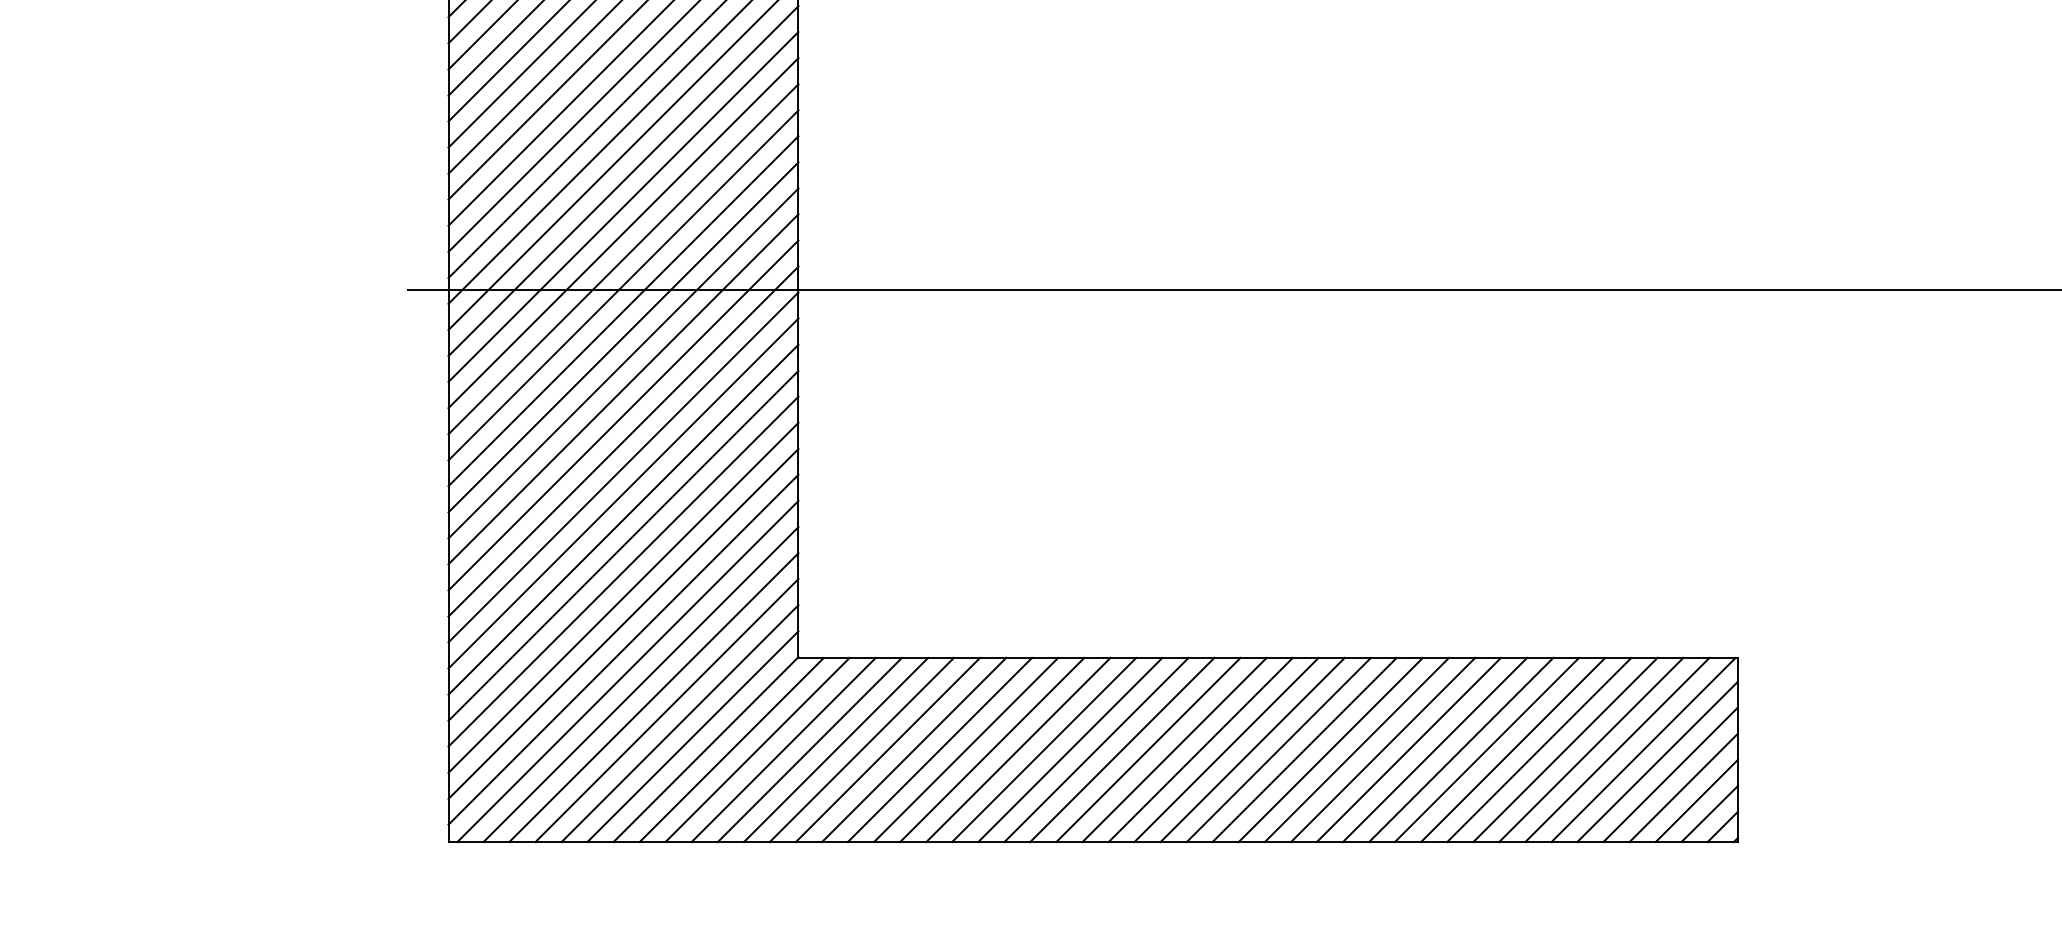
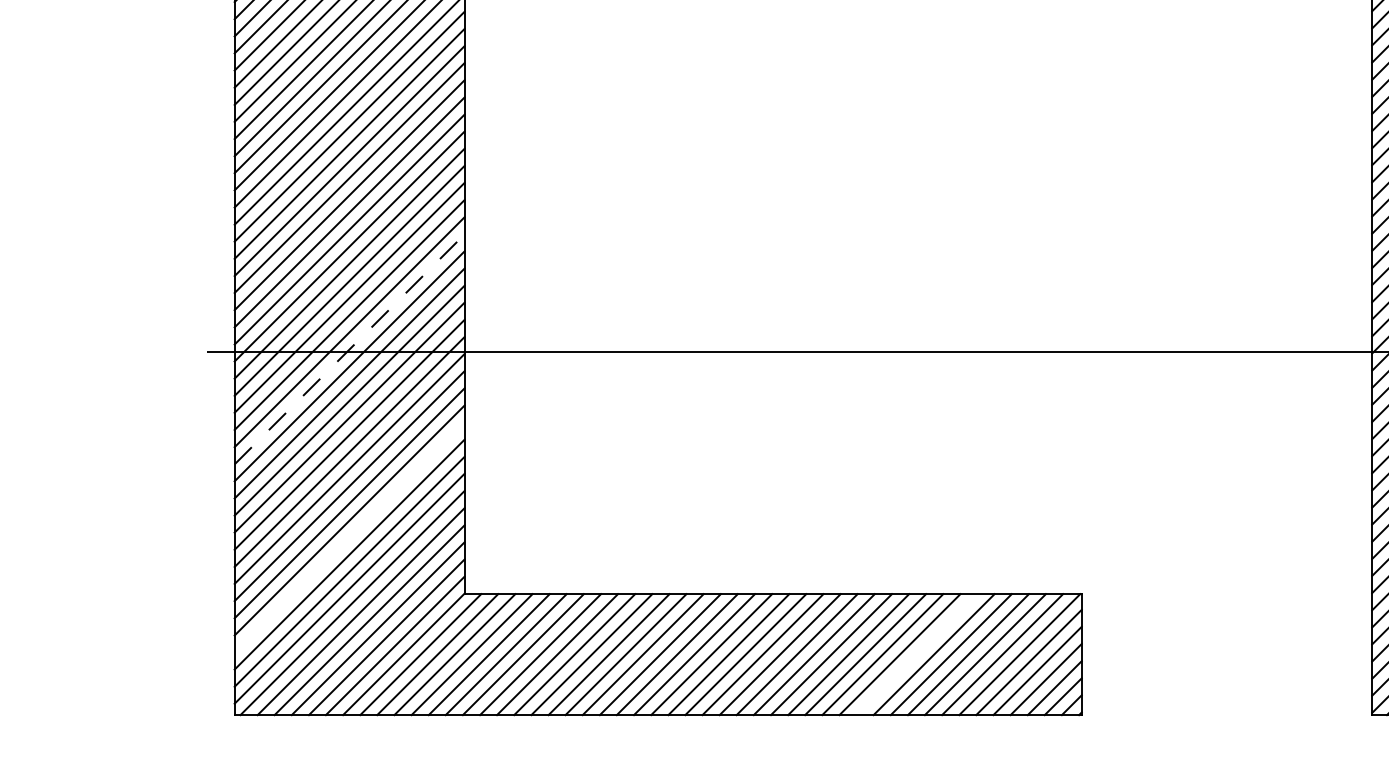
line: (623, 285) -> (349, 349), solid -> dashed
line: (623, 571) -> (349, 537), removed
line: (1486, 749) -> (916, 654), removed

